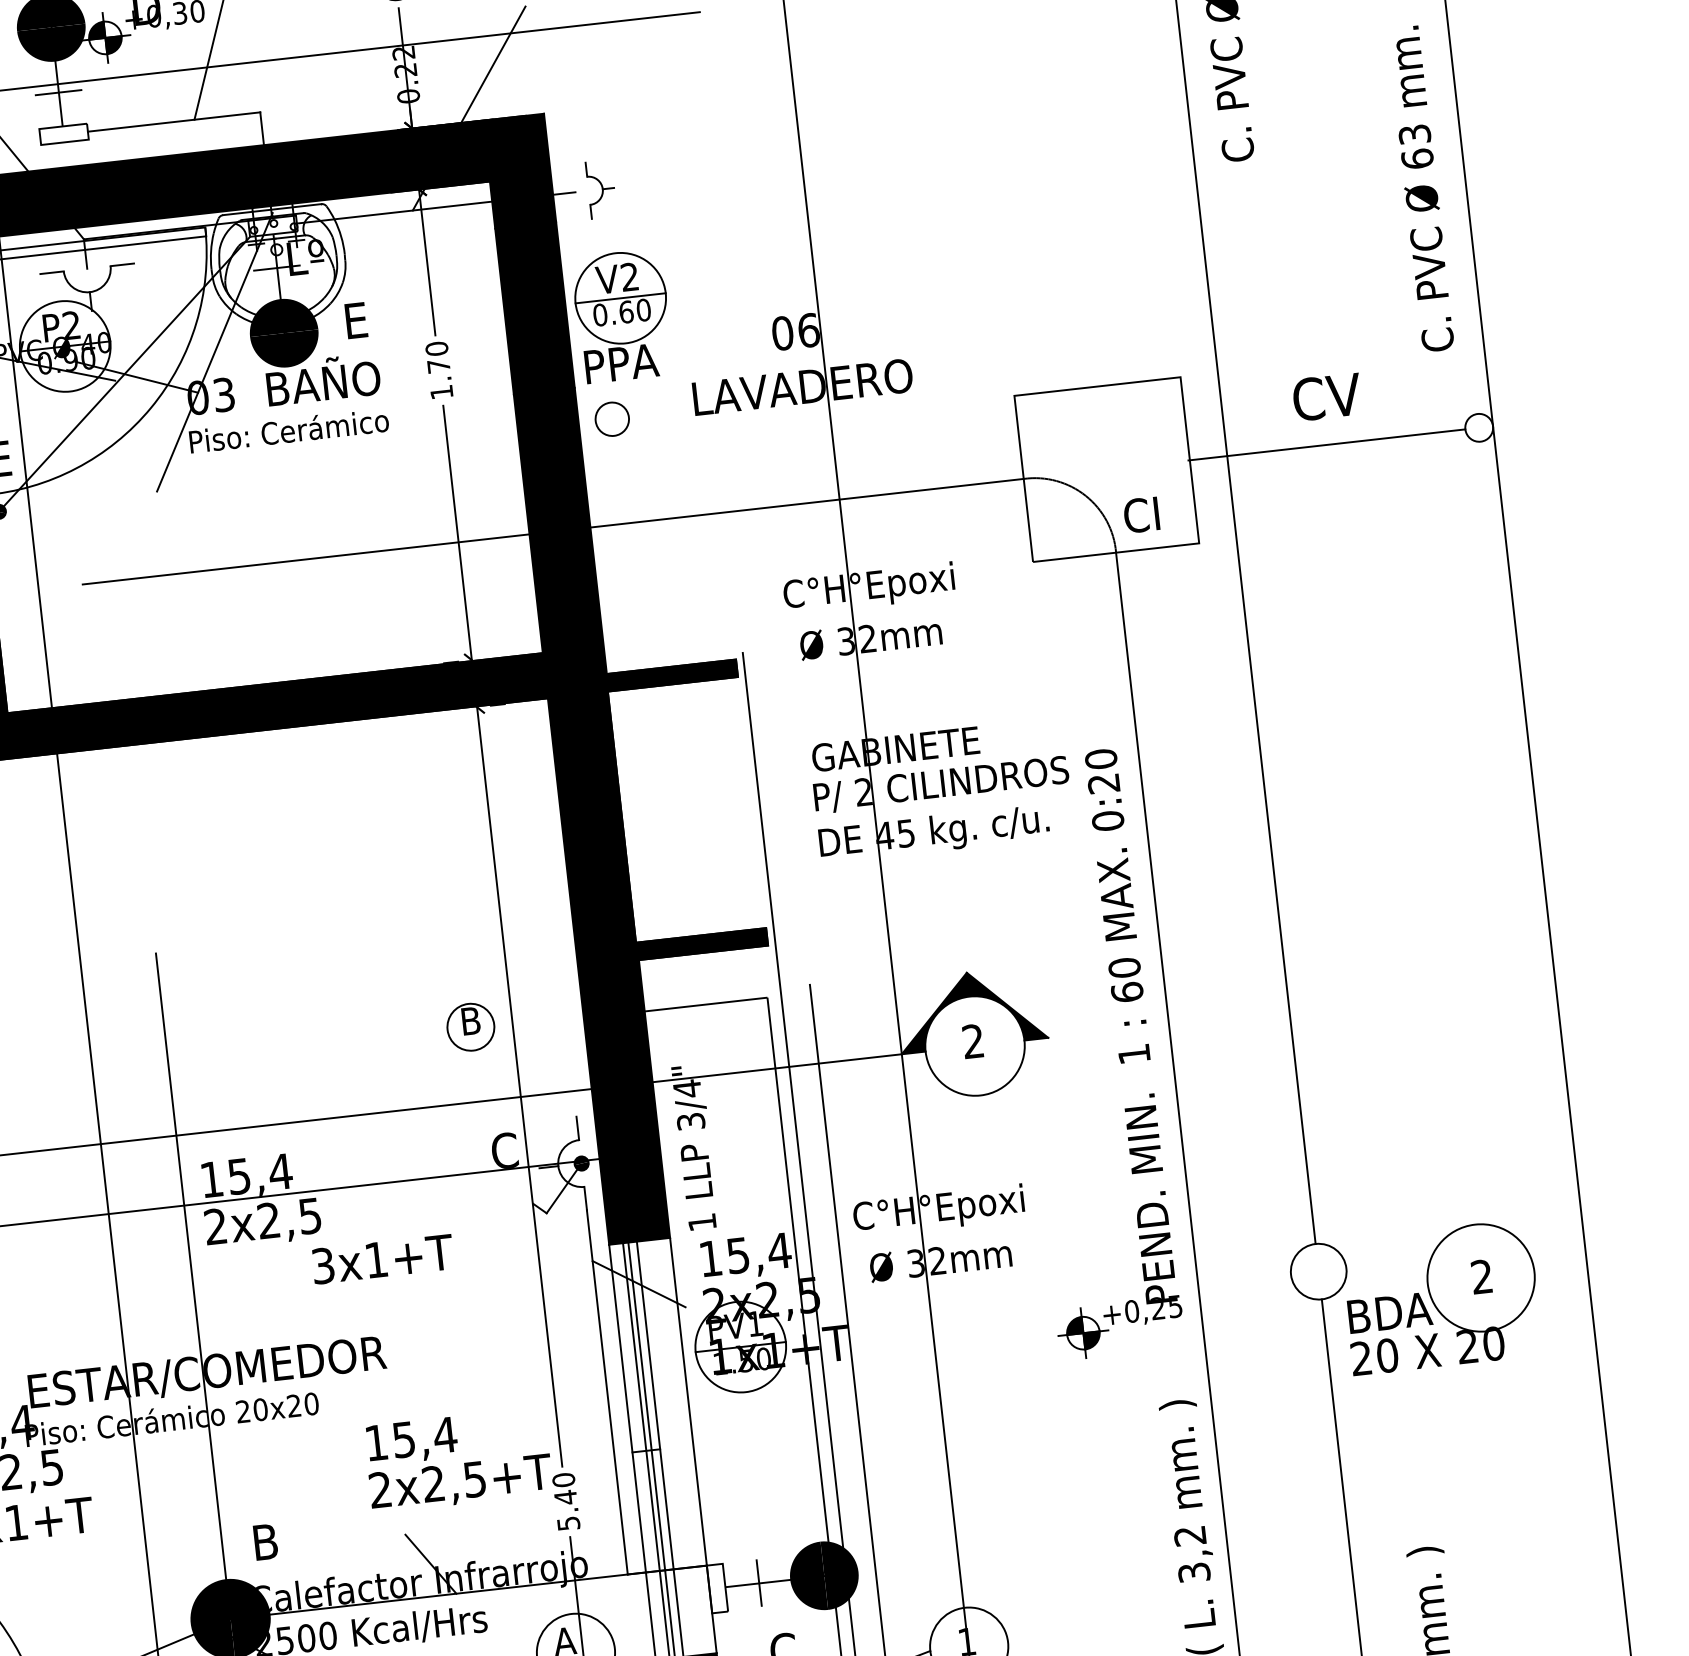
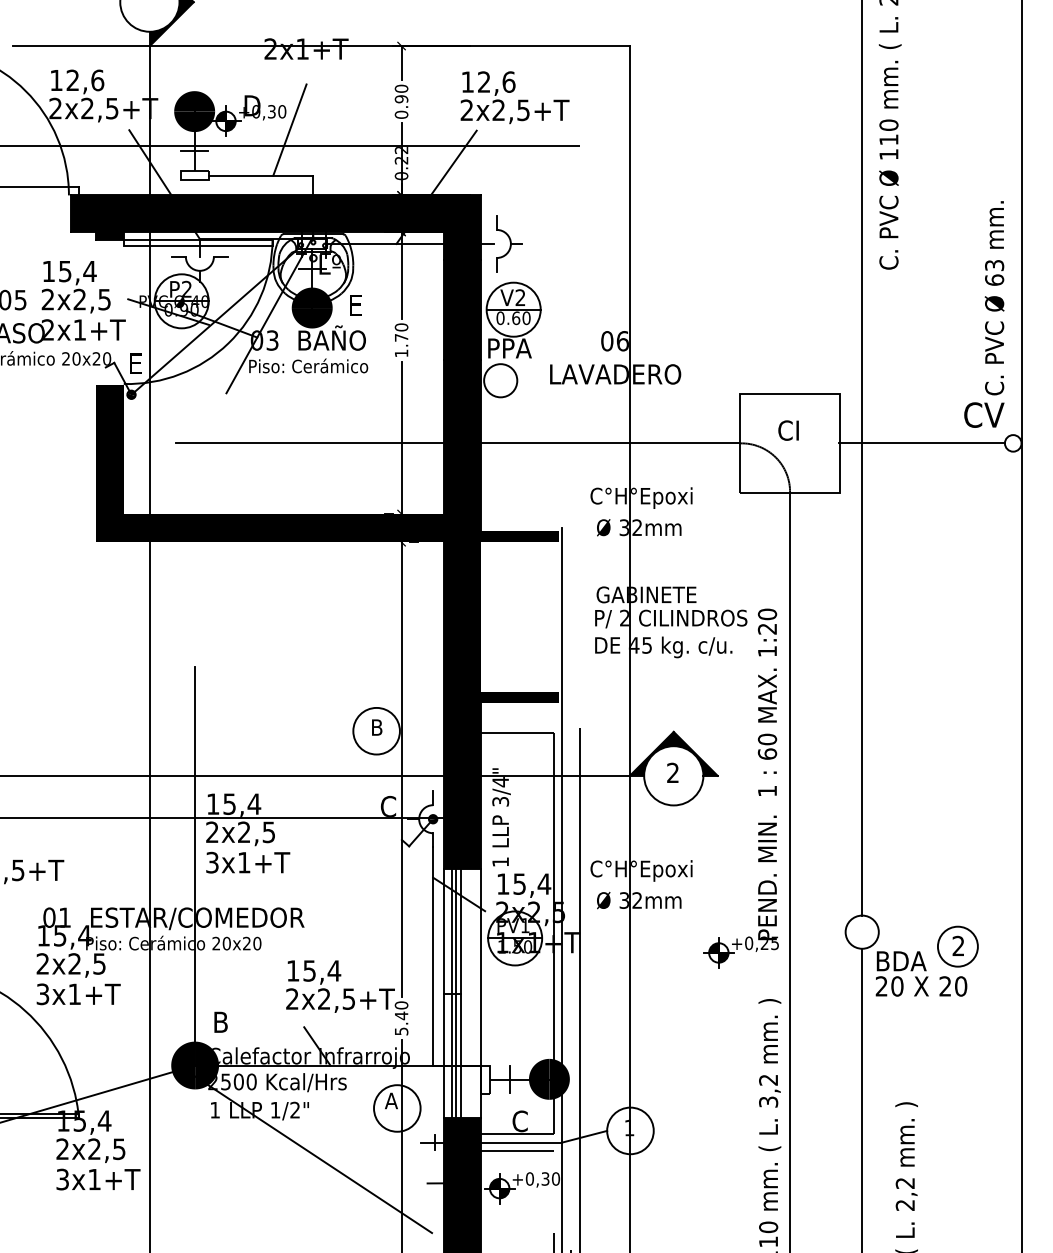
part: (601, 188) -> (509, 243), size x1.67
text: (1327, 396) -> (984, 414), moved
circle: (611, 418) -> (500, 380), size x1.67
text: (1141, 514) -> (788, 430), moved
text: (1108, 821) -> (767, 651), 0:20 -> 1:20
circle: (470, 1026) -> (376, 730), size x1.67
text: (383, 1258) -> (248, 862), moved
circle: (1480, 1277) -> (957, 946), size x0.62

